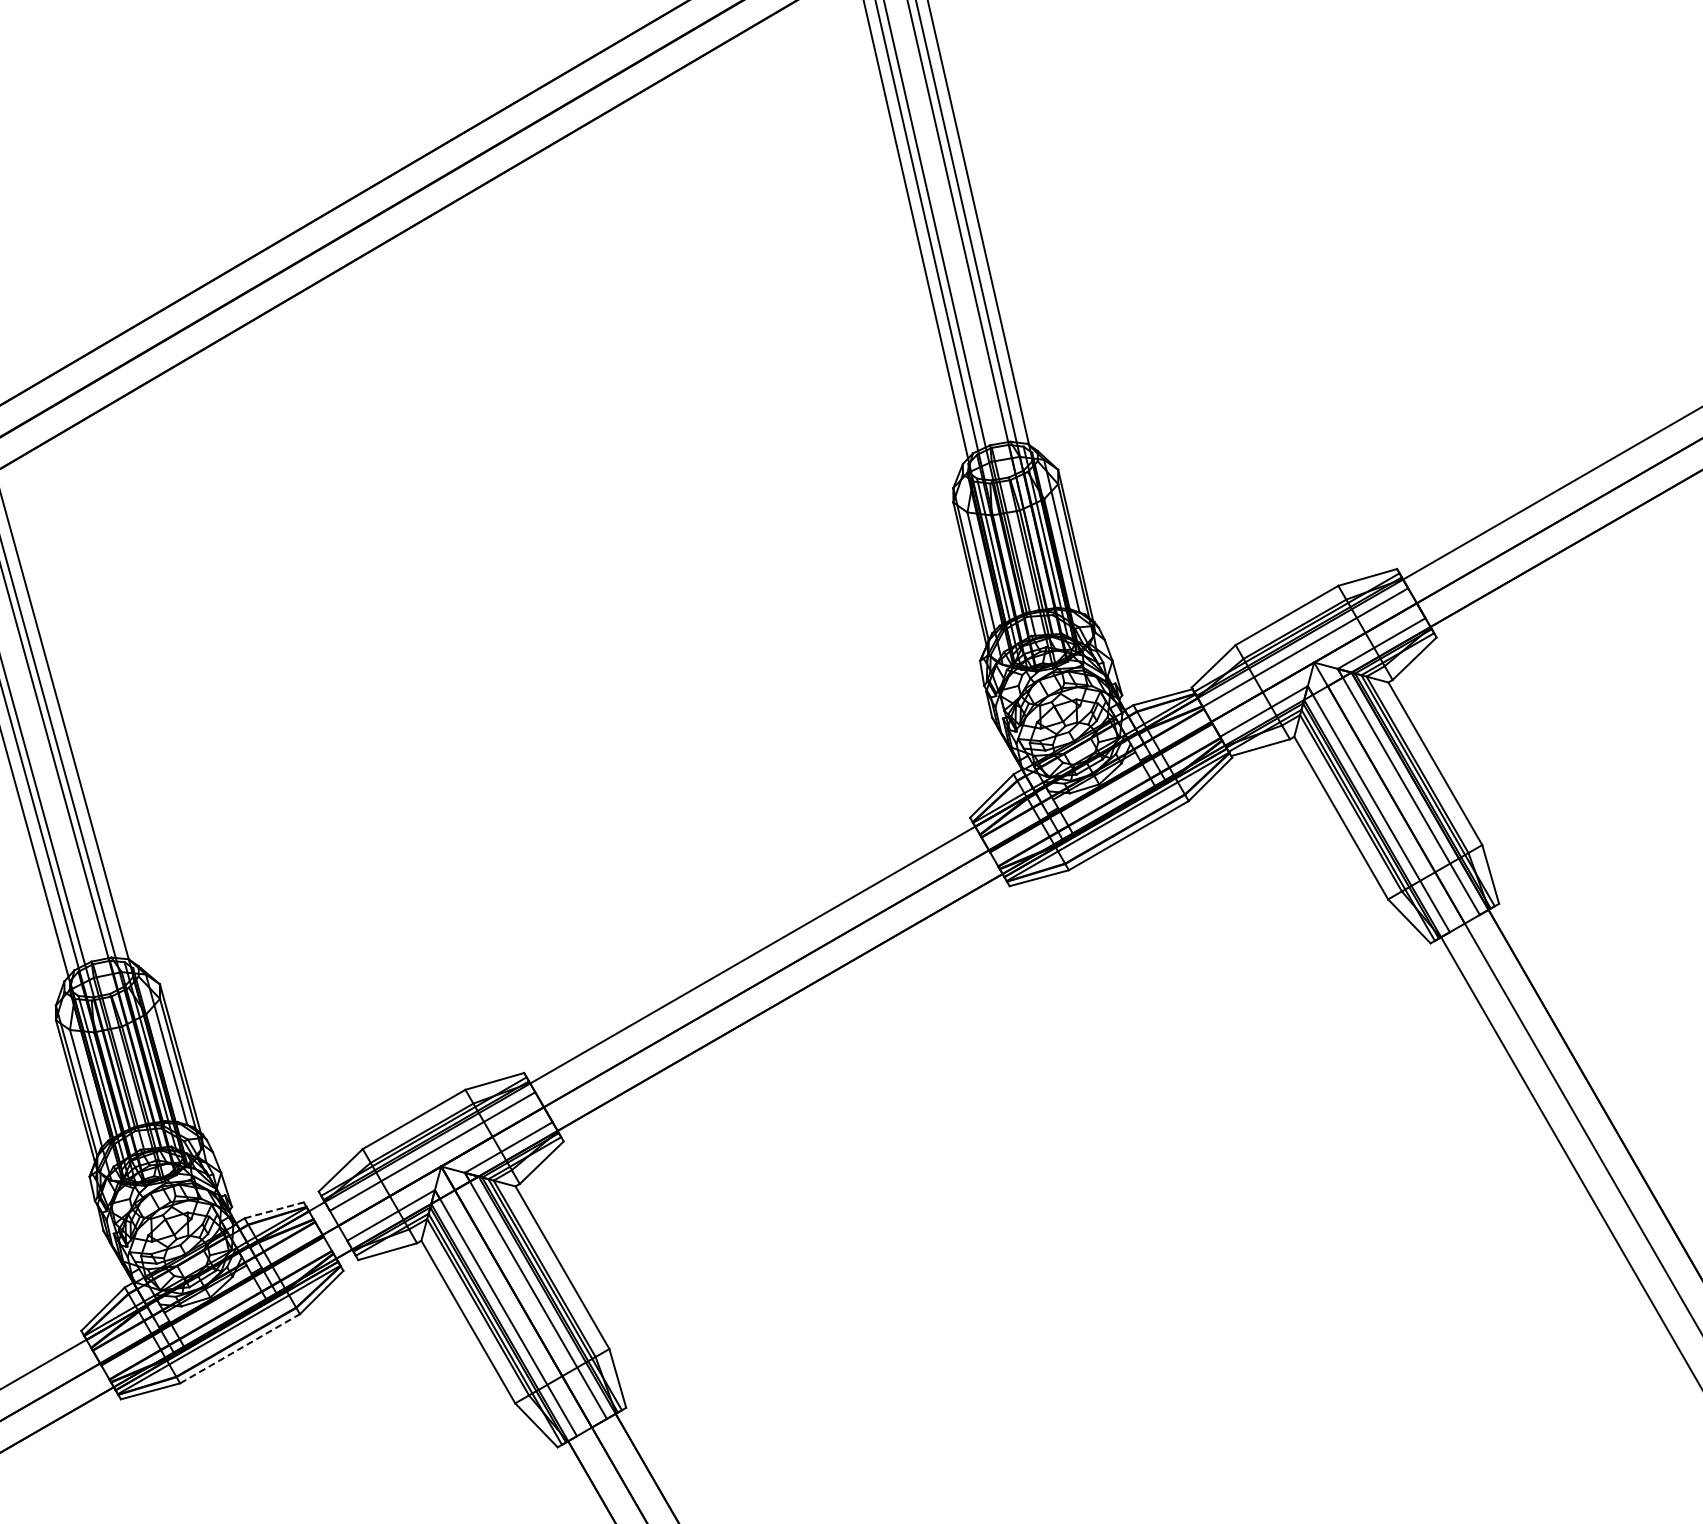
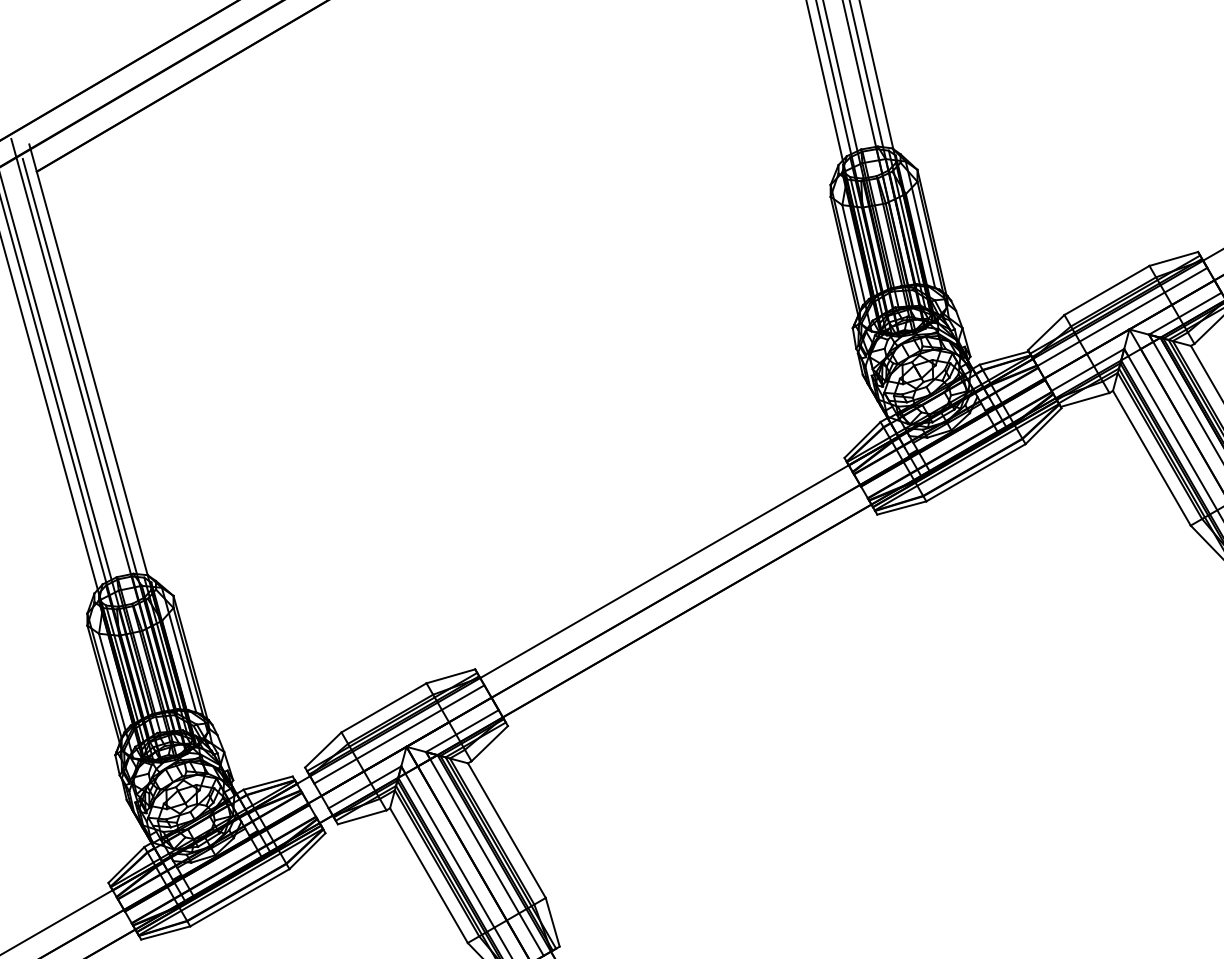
line: (274, 1210) -> (268, 783), dashed -> solid
line: (240, 1348) -> (240, 897), dashed -> solid

